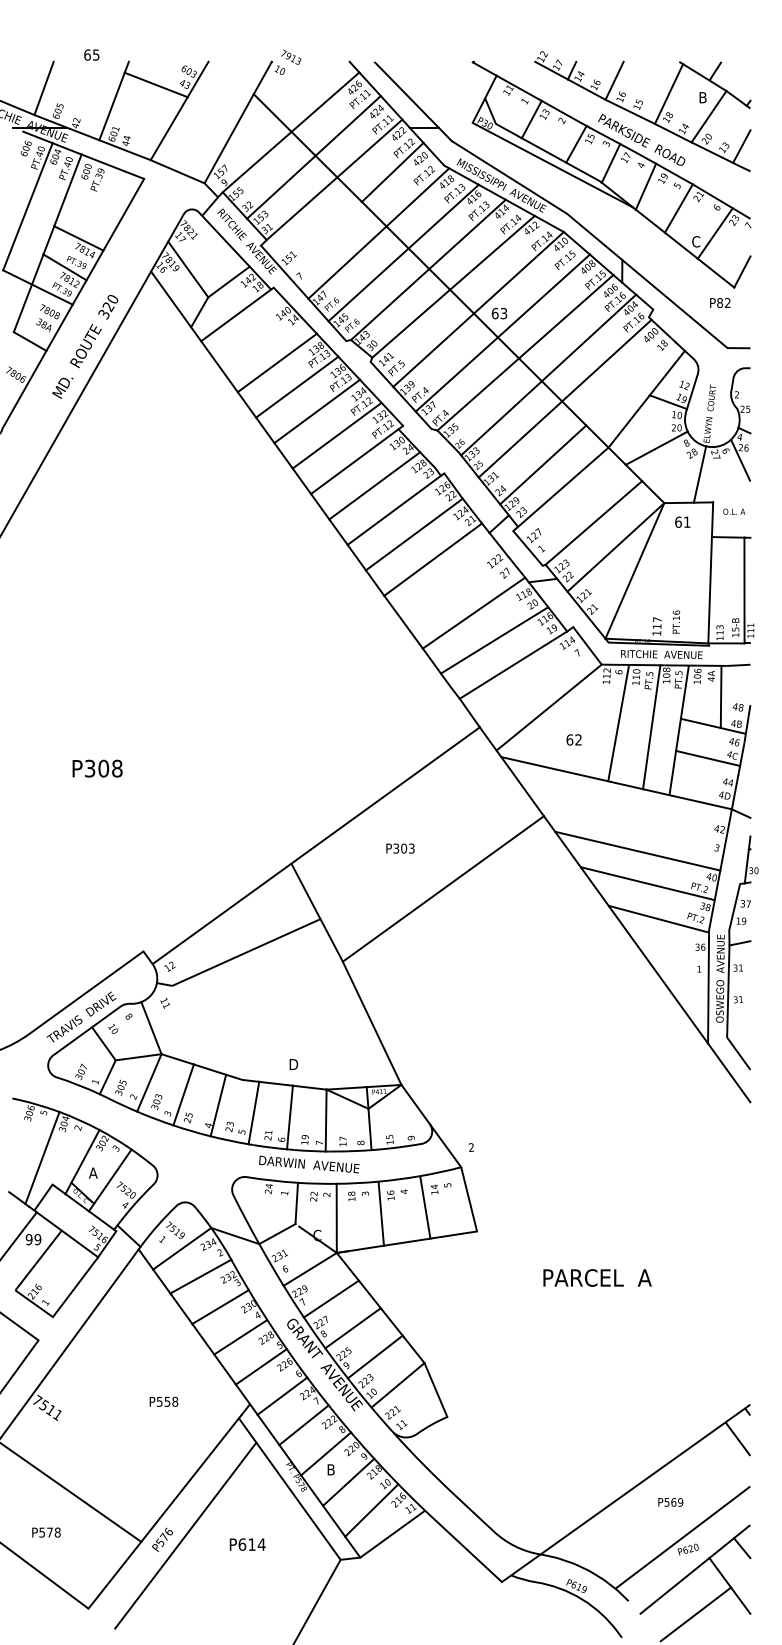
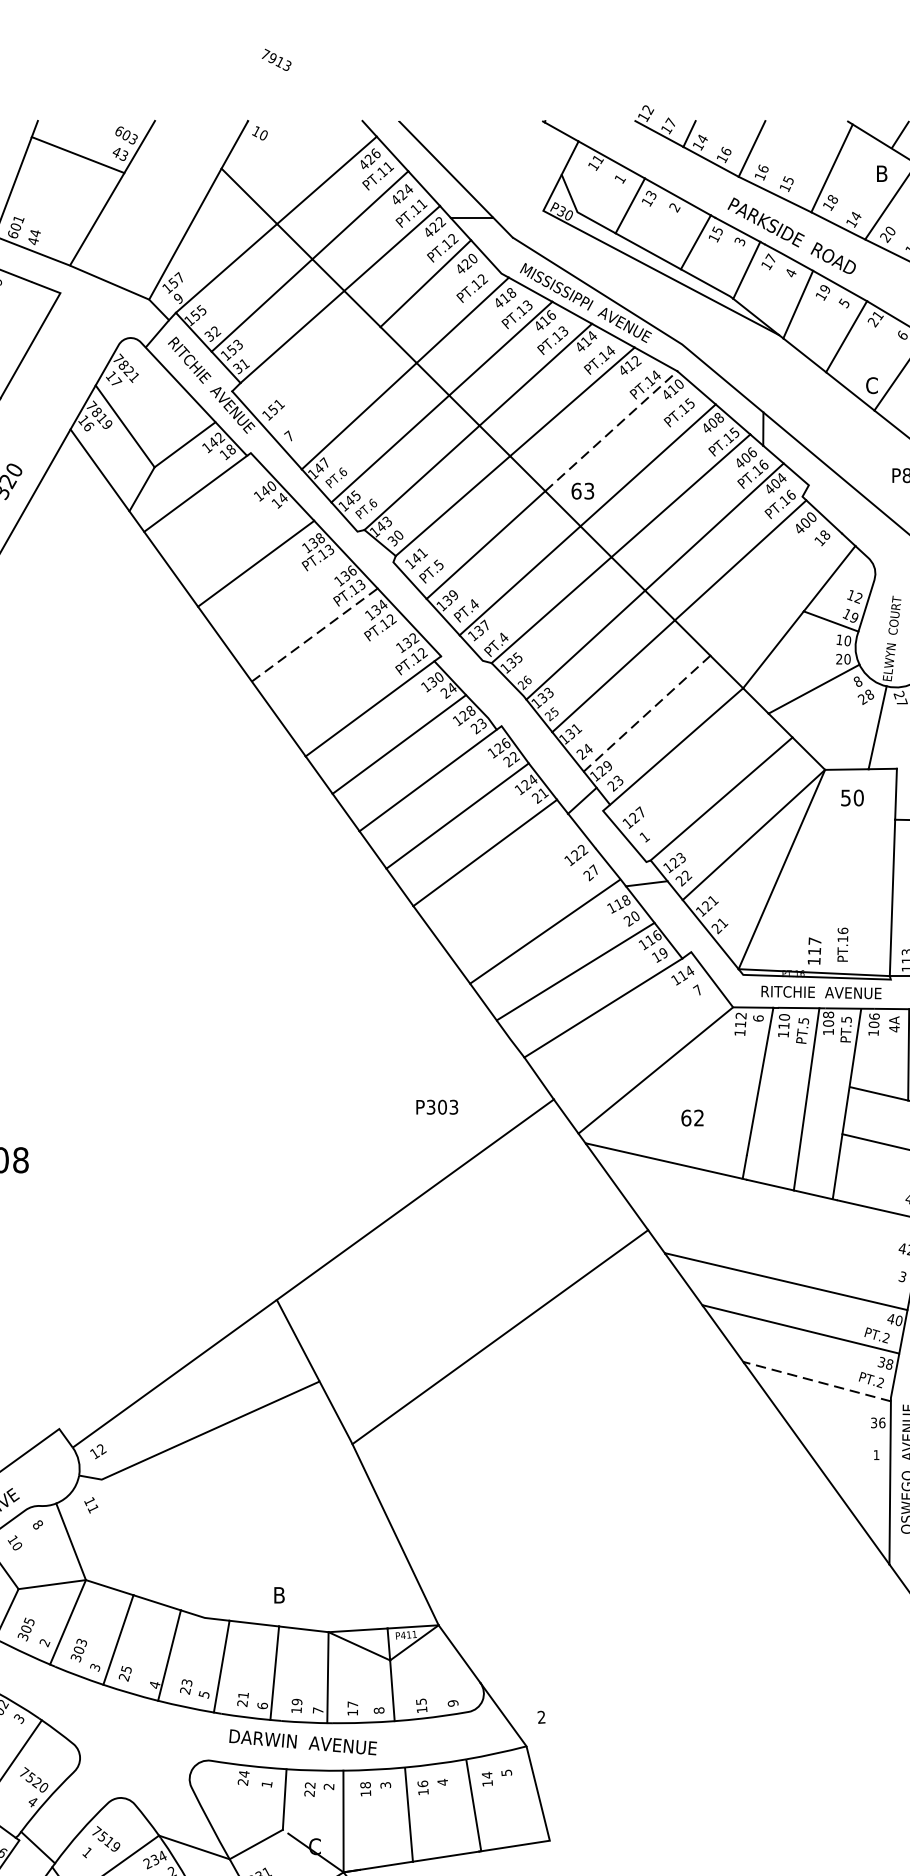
text: (291, 56) -> (276, 58), moved
line: (518, 272) -> (610, 430), solid -> dashed
line: (297, 386) -> (285, 598), removed
line: (317, 411) -> (315, 635), solid -> dashed
line: (336, 435) -> (343, 670), removed
line: (542, 465) -> (646, 714), solid -> dashed
text: (682, 521) -> (851, 796), 61 -> 50
text: (400, 848) -> (437, 1107), moved
line: (657, 918) -> (815, 1380), solid -> dashed
text: (294, 1063) -> (281, 1593), D -> B

